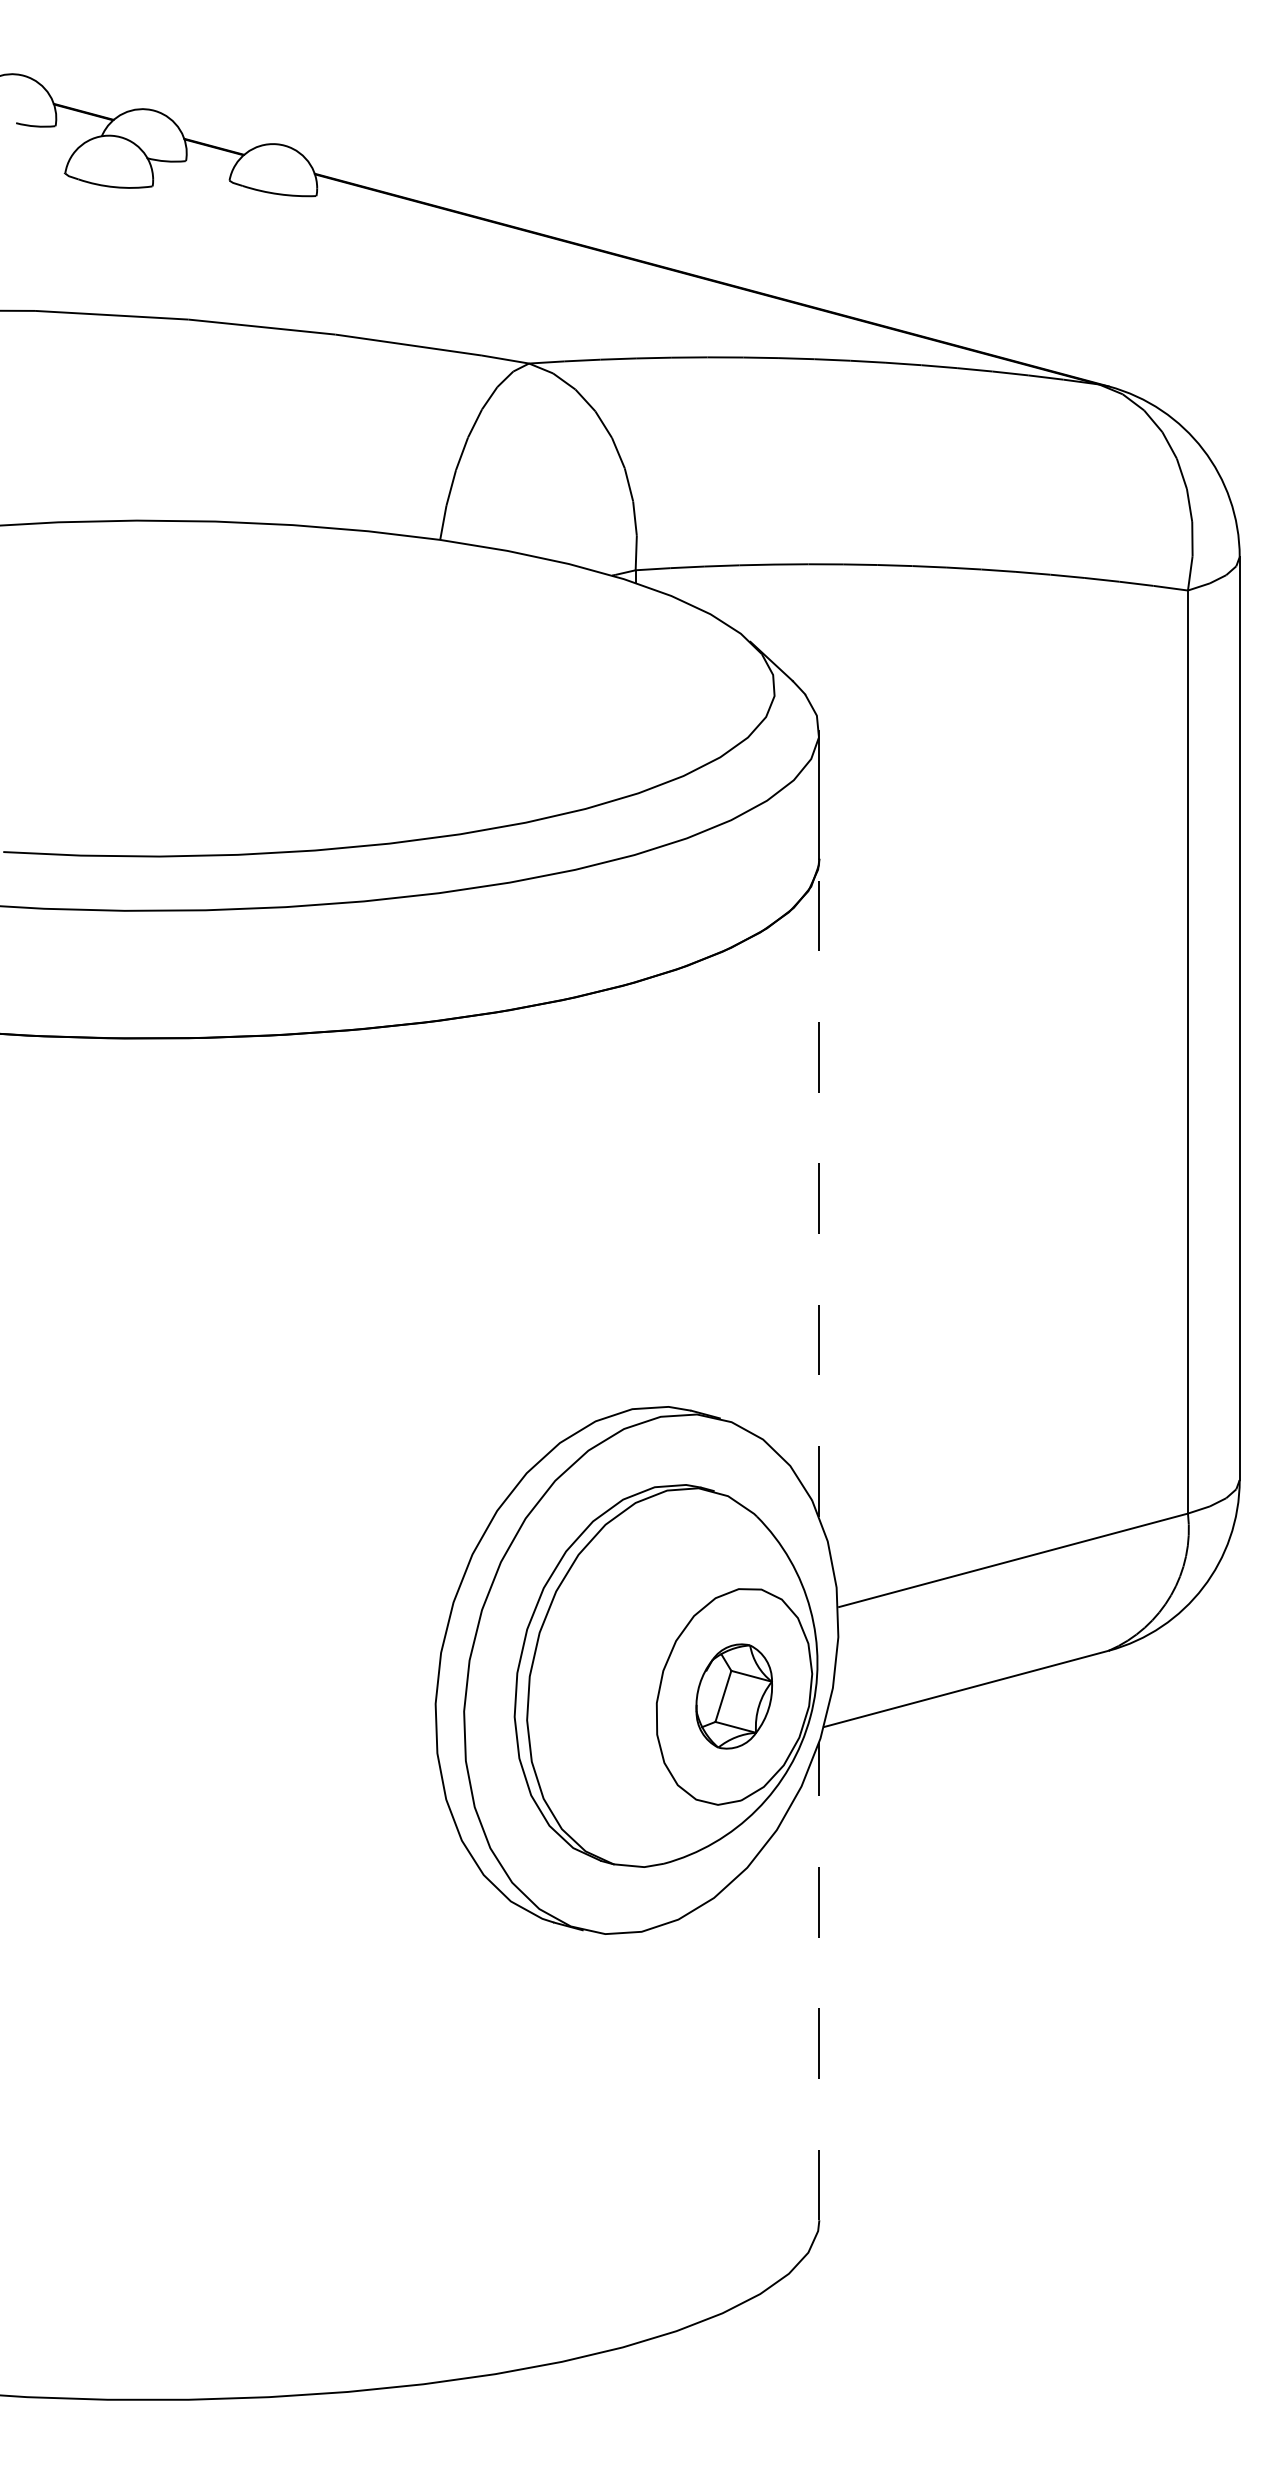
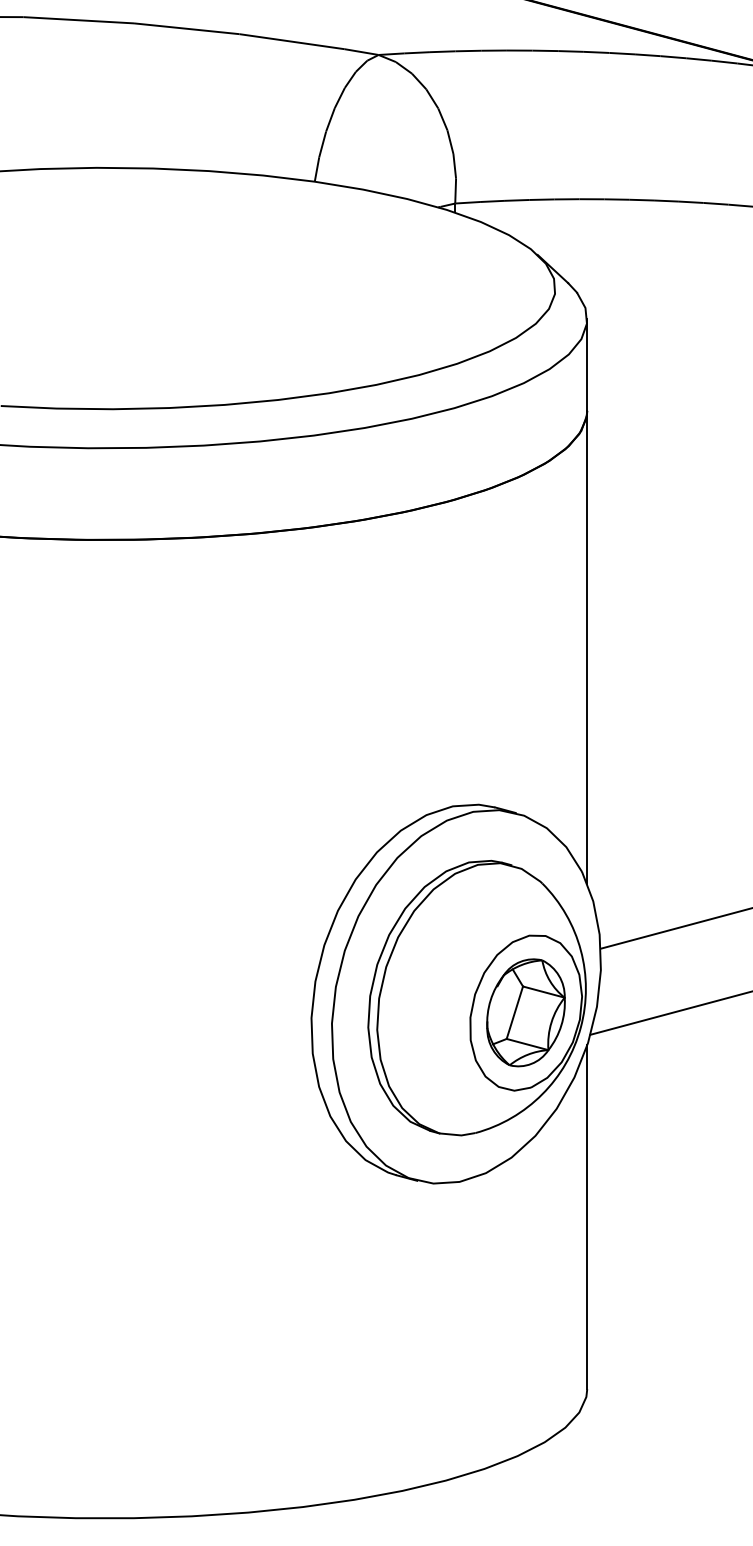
line: (819, 1187) -> (587, 647), dashed -> solid
part: (734, 1696) -> (526, 1012), size x1.43
line: (819, 1980) -> (587, 1216), dashed -> solid

